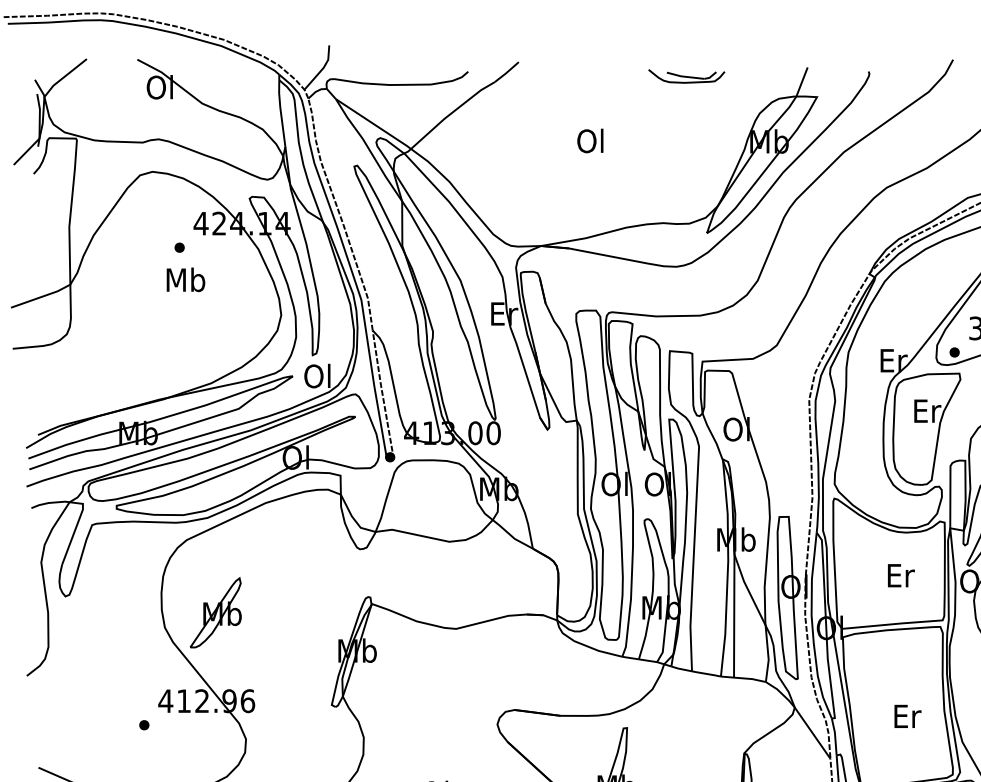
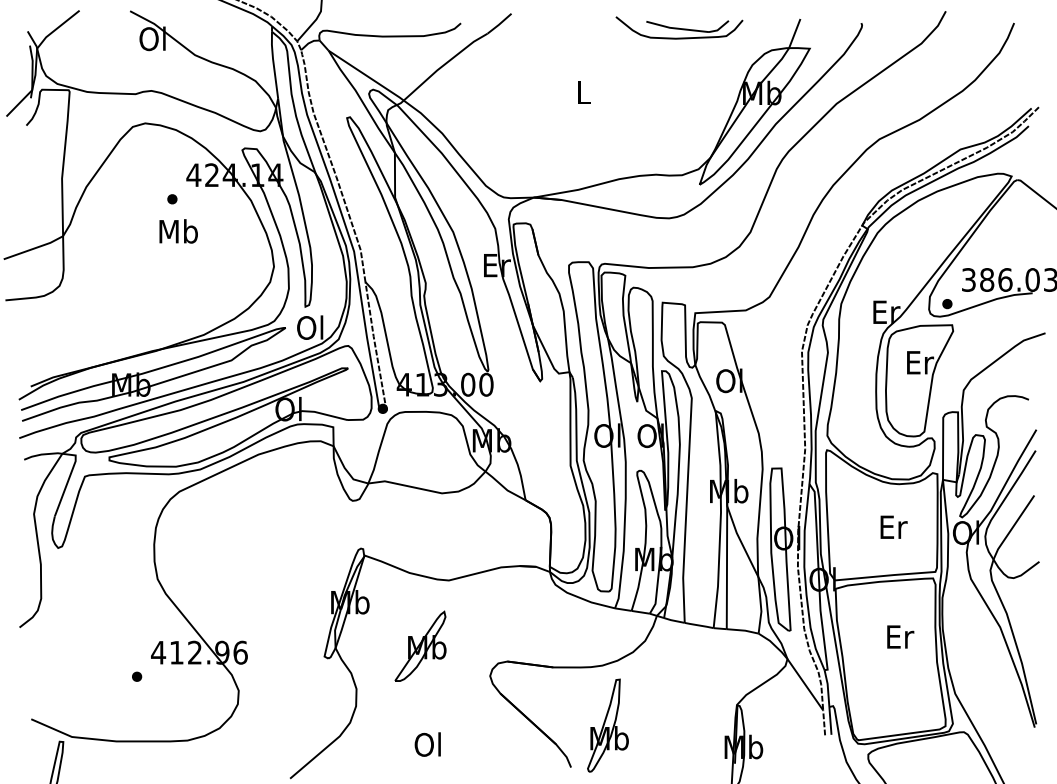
part: (686, 75) -> (679, 27), size x1.67
text: (590, 140) -> (583, 92), Ol -> L
part: (215, 611) -> (420, 645), moved
text: (907, 715) -> (900, 636), moved

